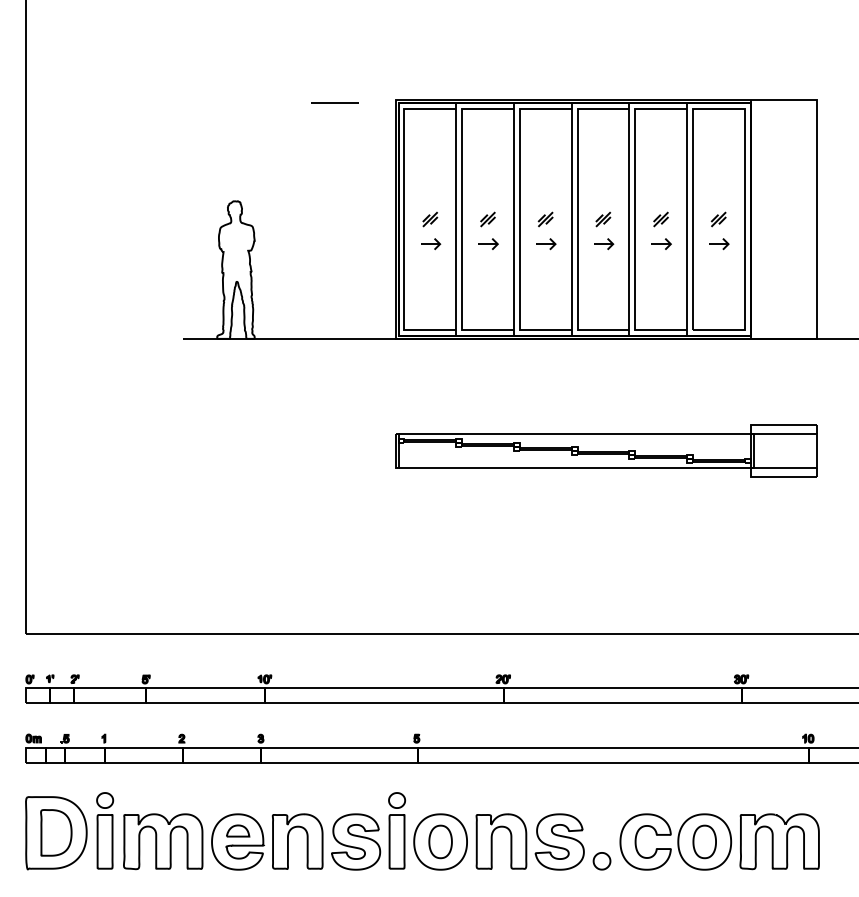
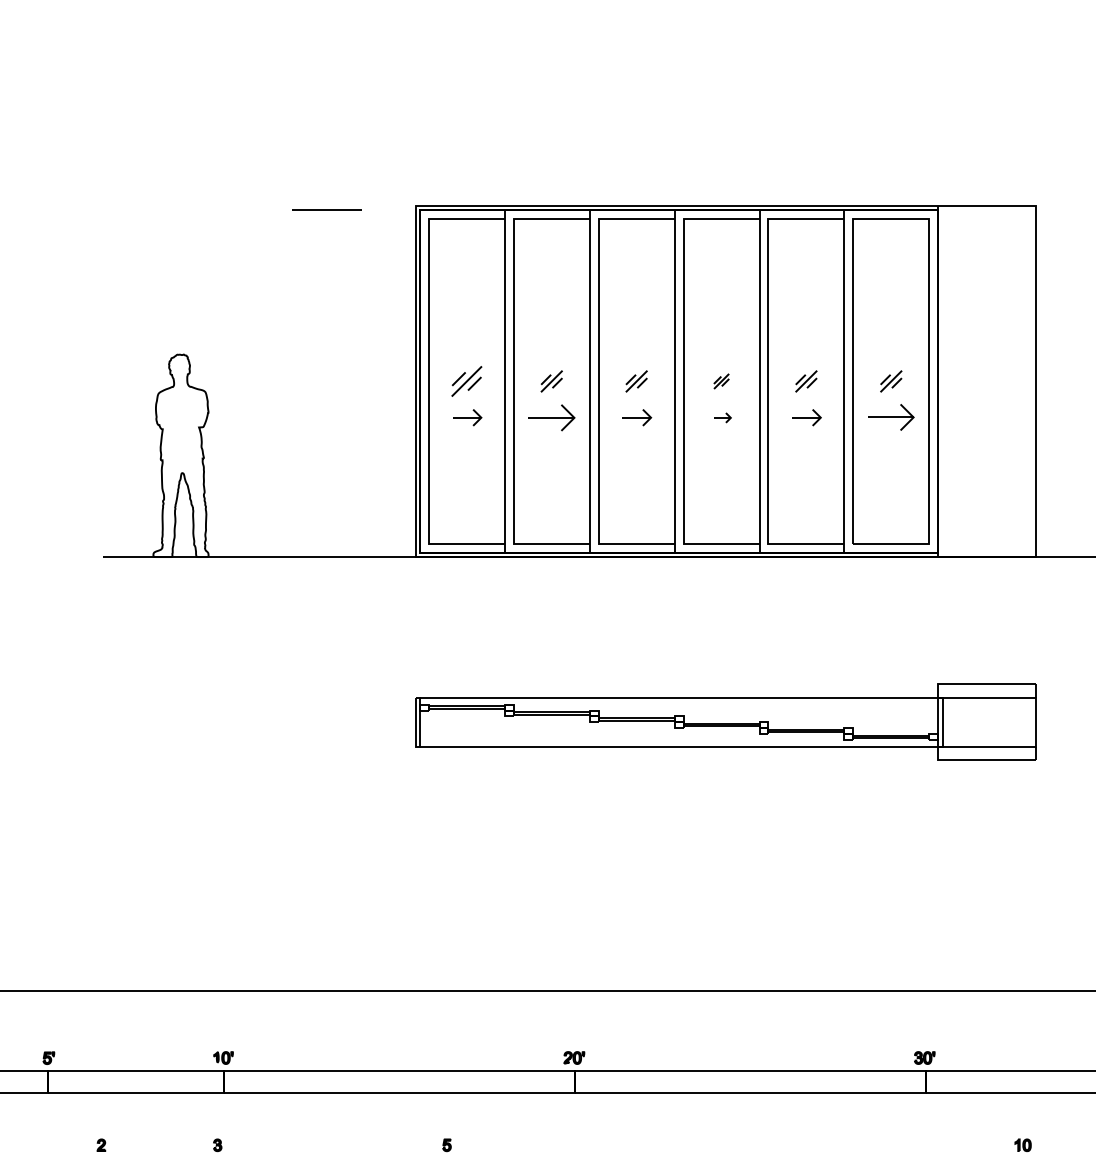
part: (430, 219) -> (467, 381), size x1.4
part: (603, 219) -> (721, 381), size x0.7
part: (488, 243) -> (552, 416), size x1.6
part: (604, 244) -> (723, 418), size x0.6
part: (719, 244) -> (892, 418), size x1.6

